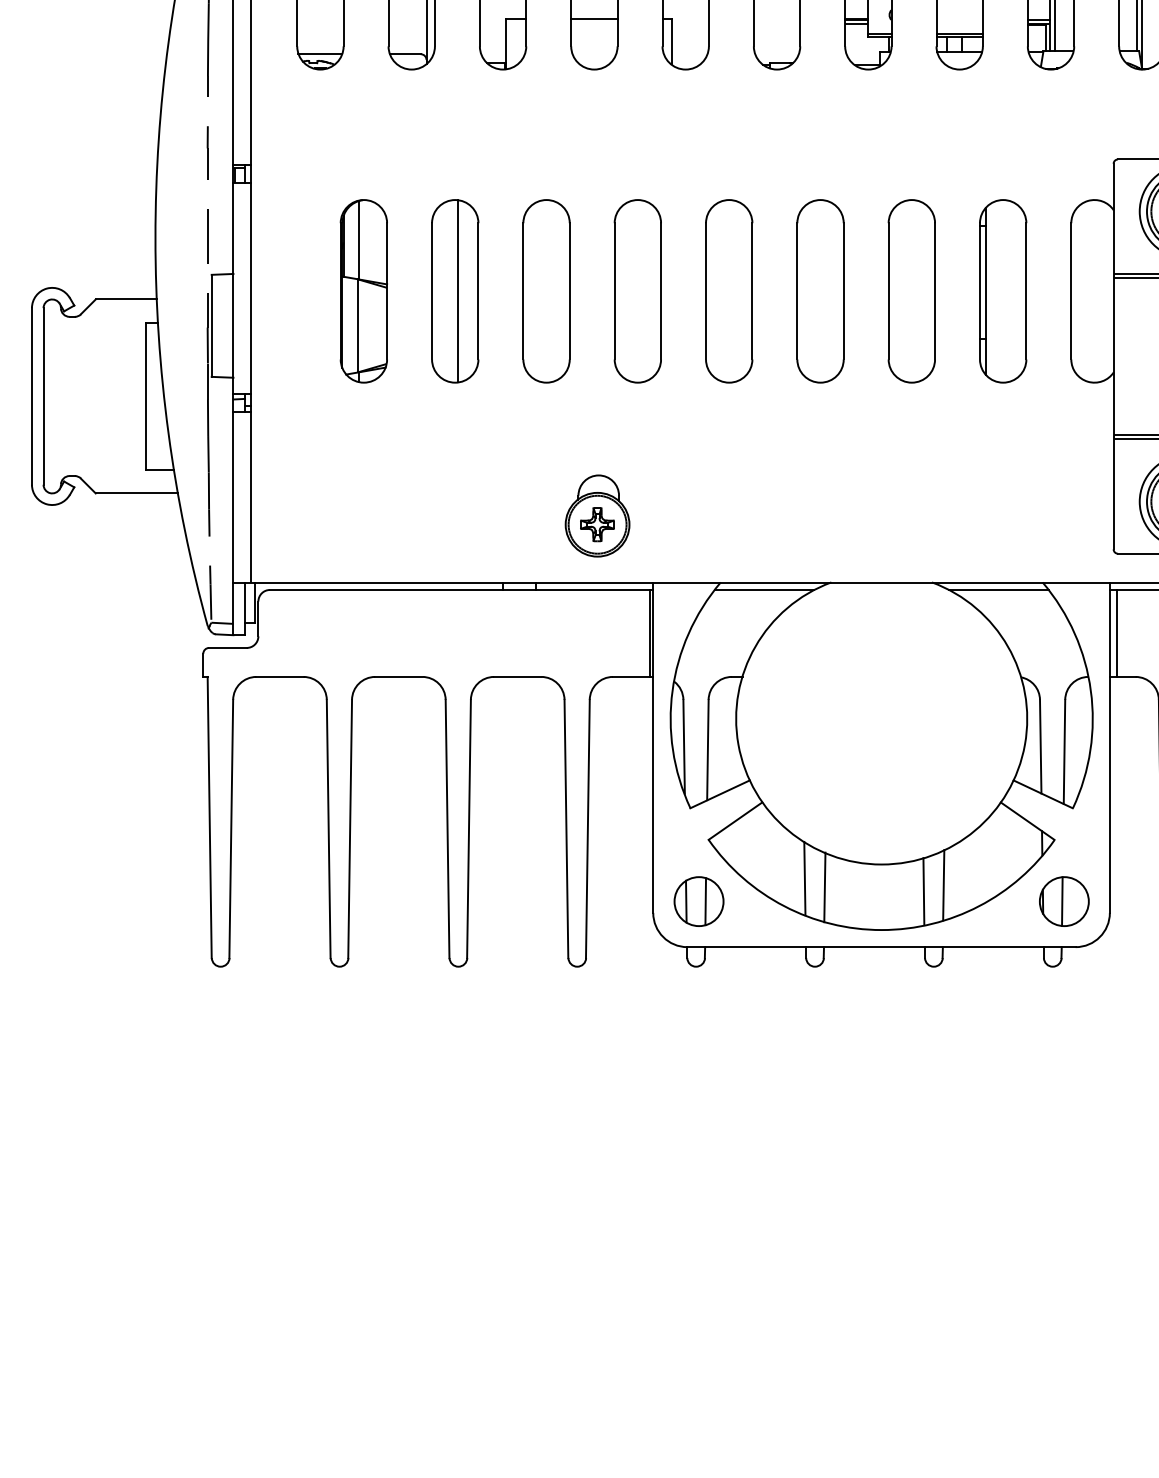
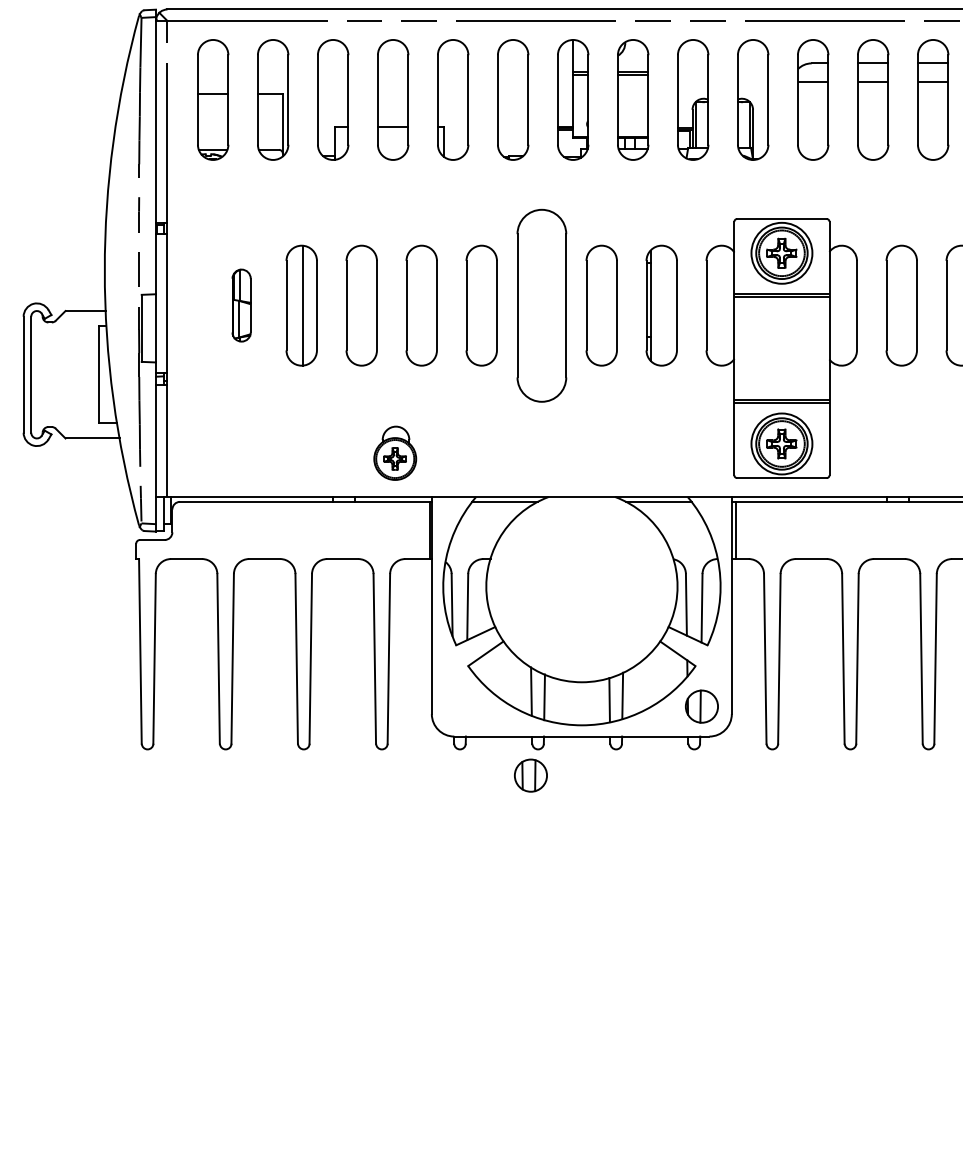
part: (363, 291) -> (241, 305), size x0.6
part: (820, 291) -> (541, 305), size x1.6
part: (698, 901) -> (530, 775), moved

